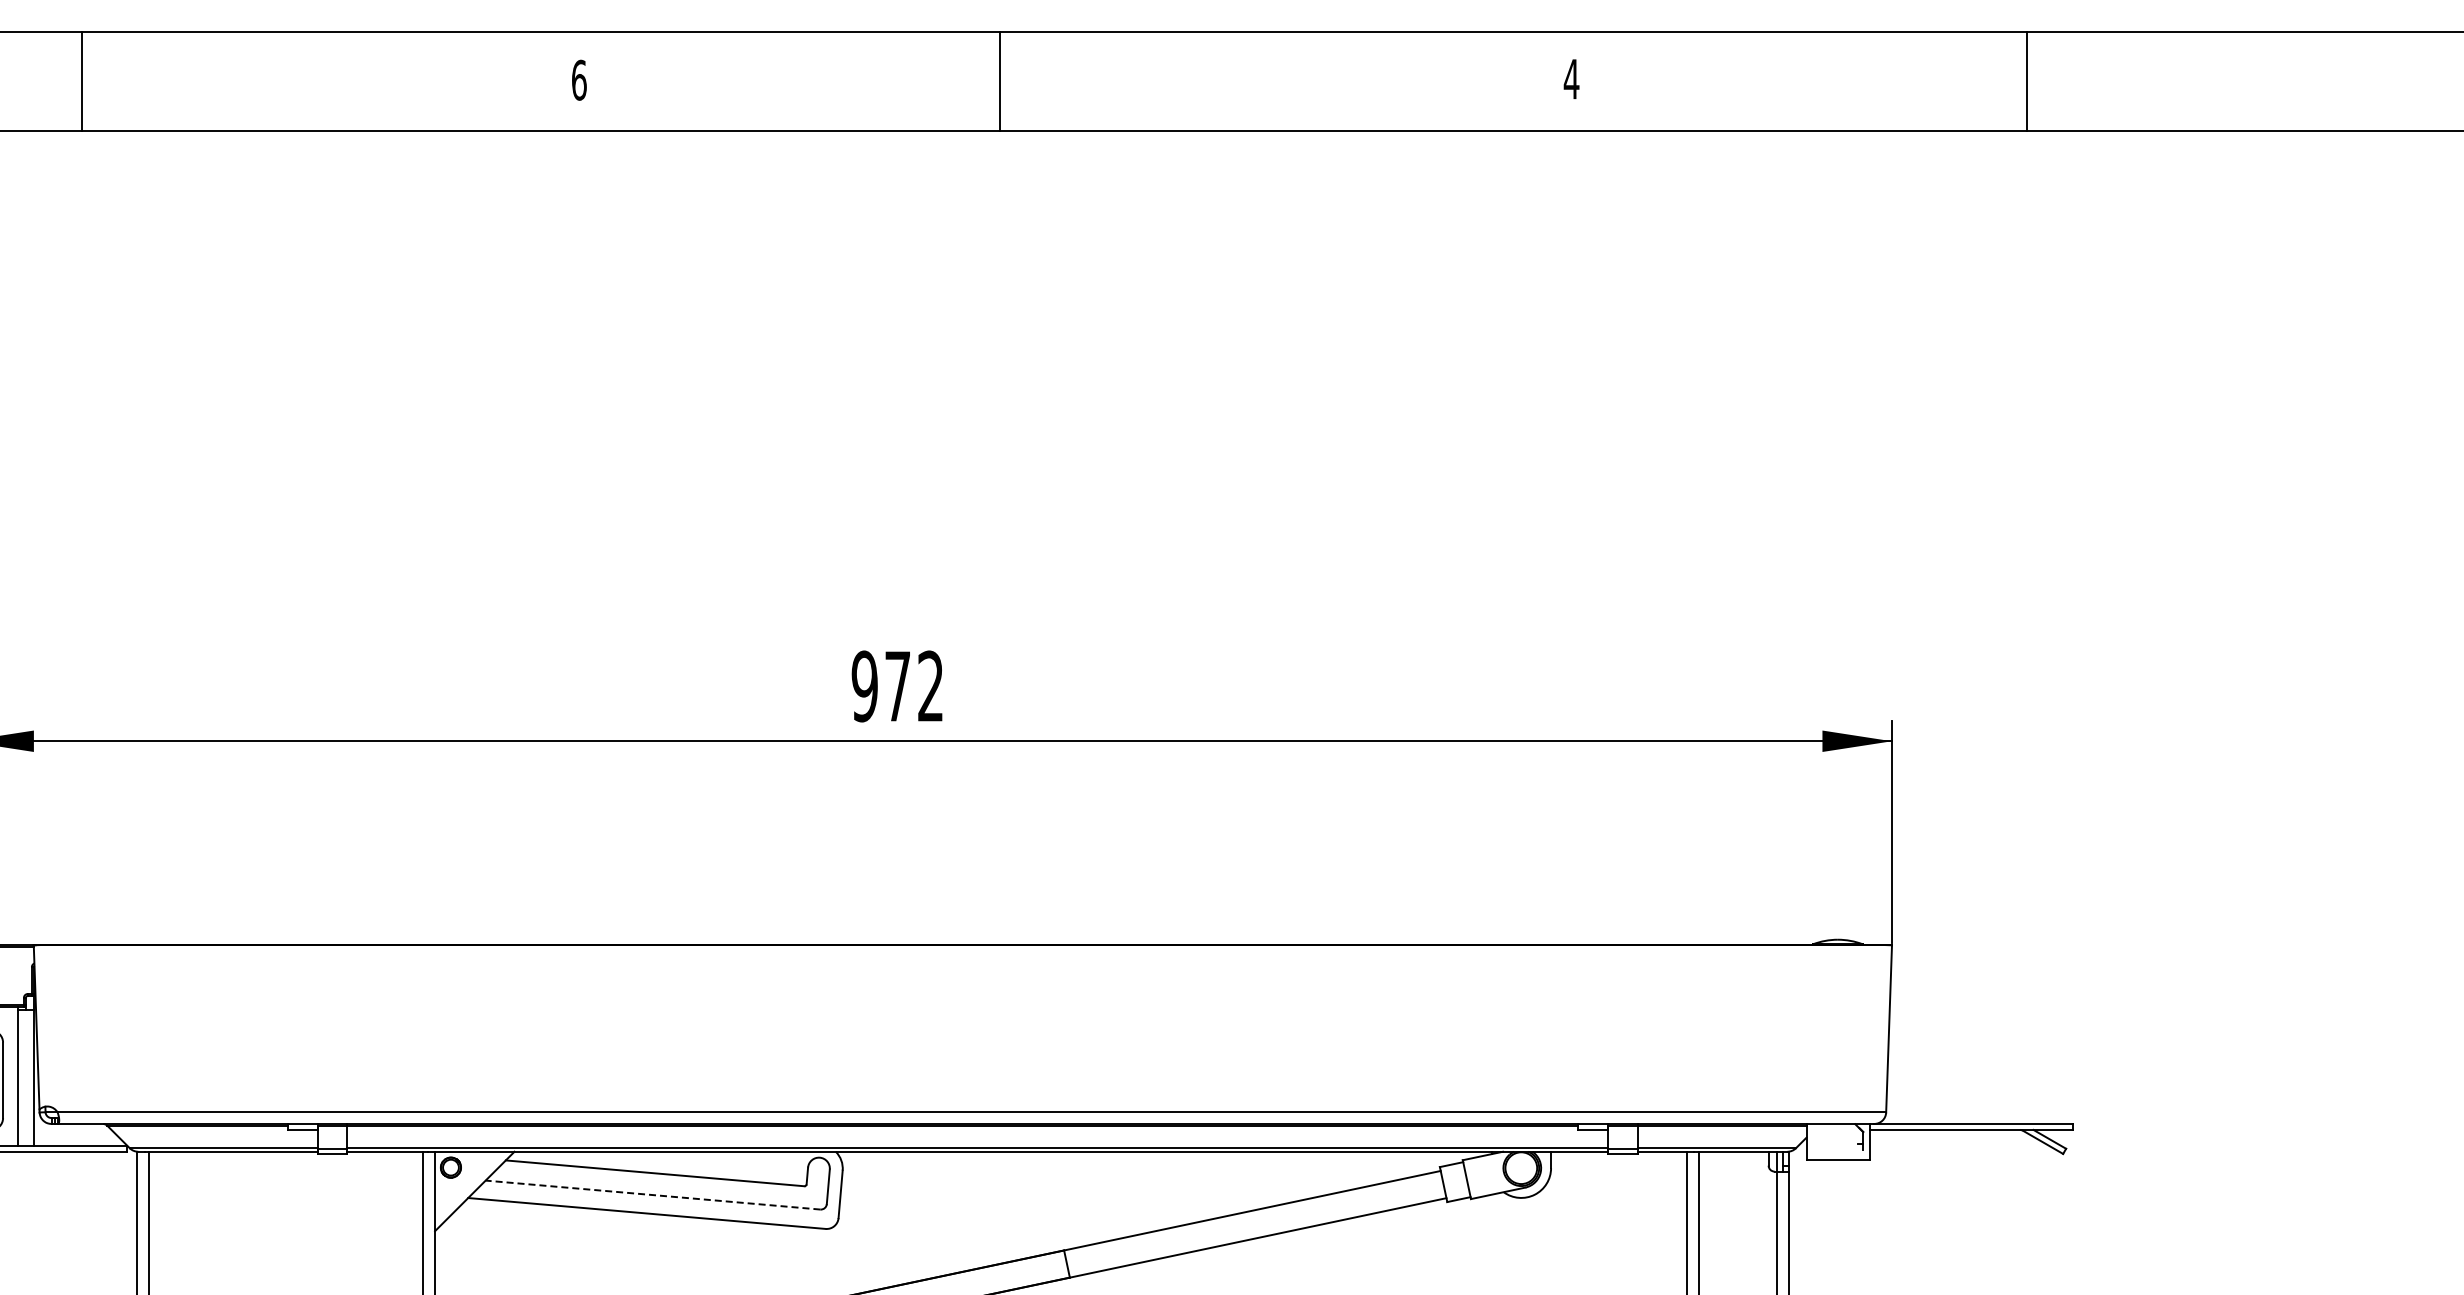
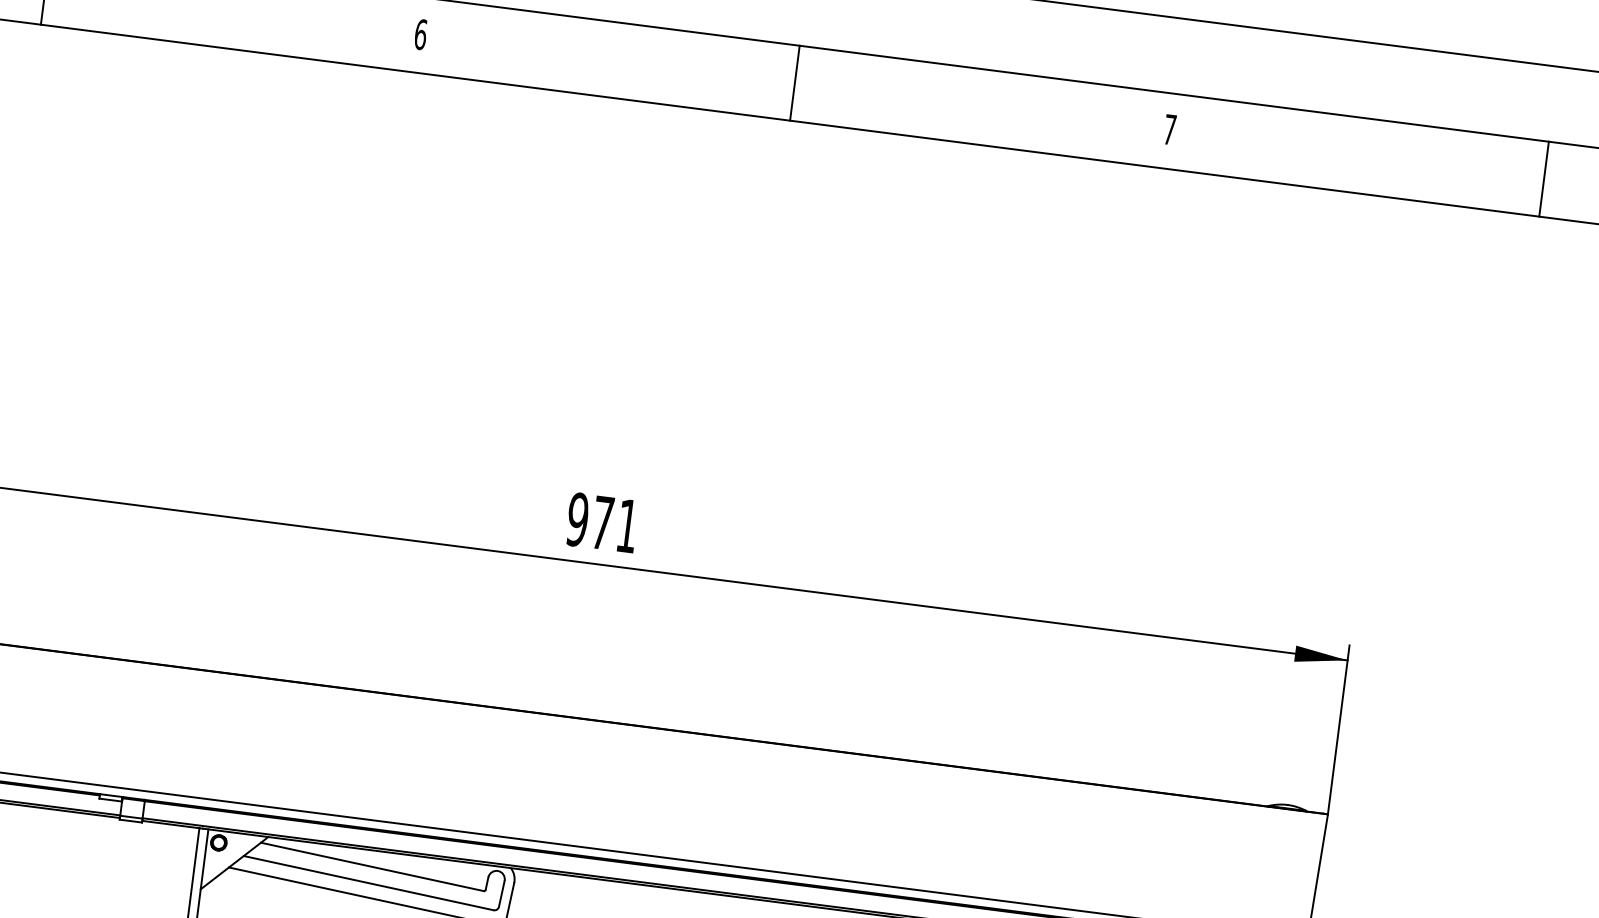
text: (1571, 79) -> (1169, 129), 4 -> 7
line: (1000, 80) -> (795, 82), moved
line: (2026, 80) -> (1544, 178), moved
text: (930, 685) -> (627, 525), 972 -> 971
line: (653, 1195) -> (369, 883), dashed -> solid

